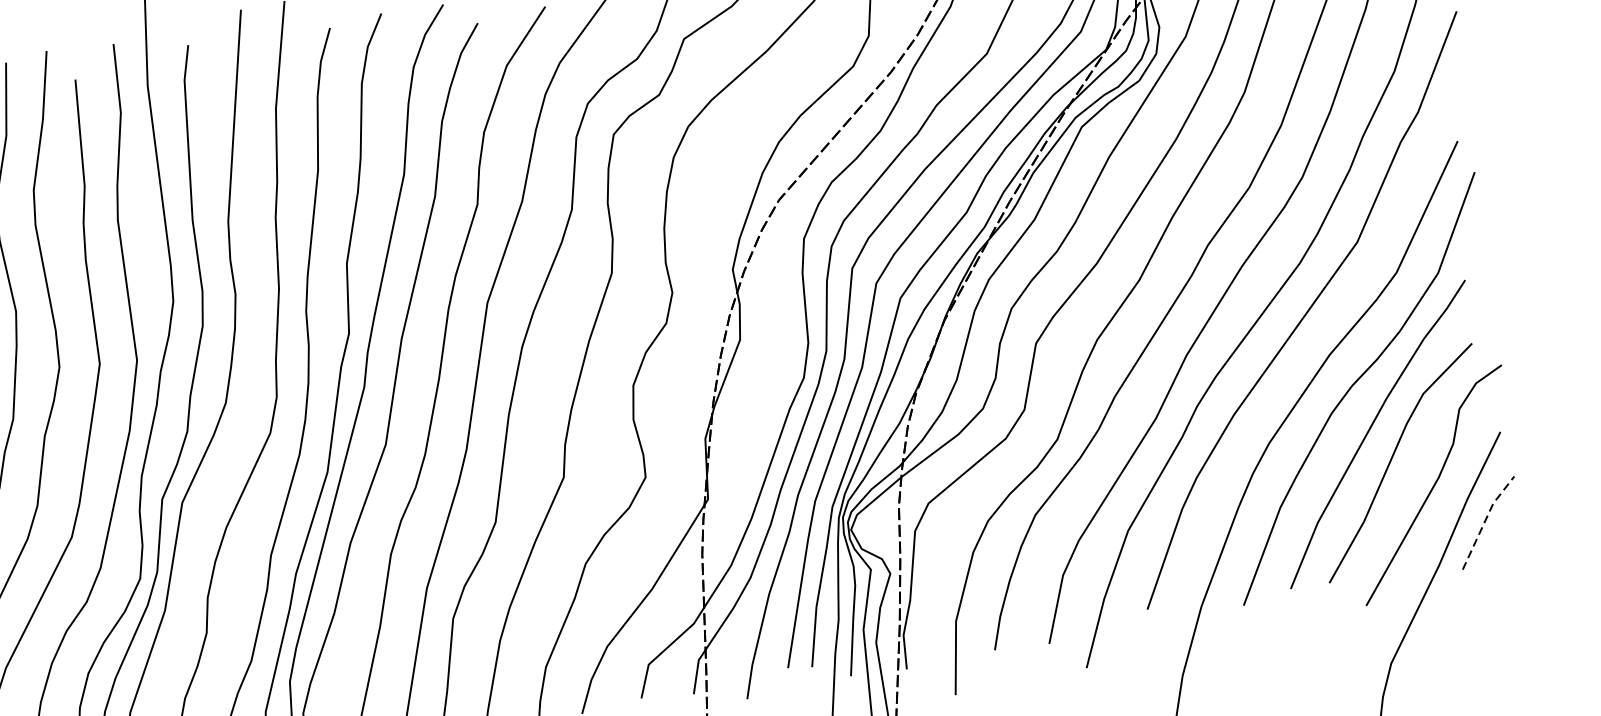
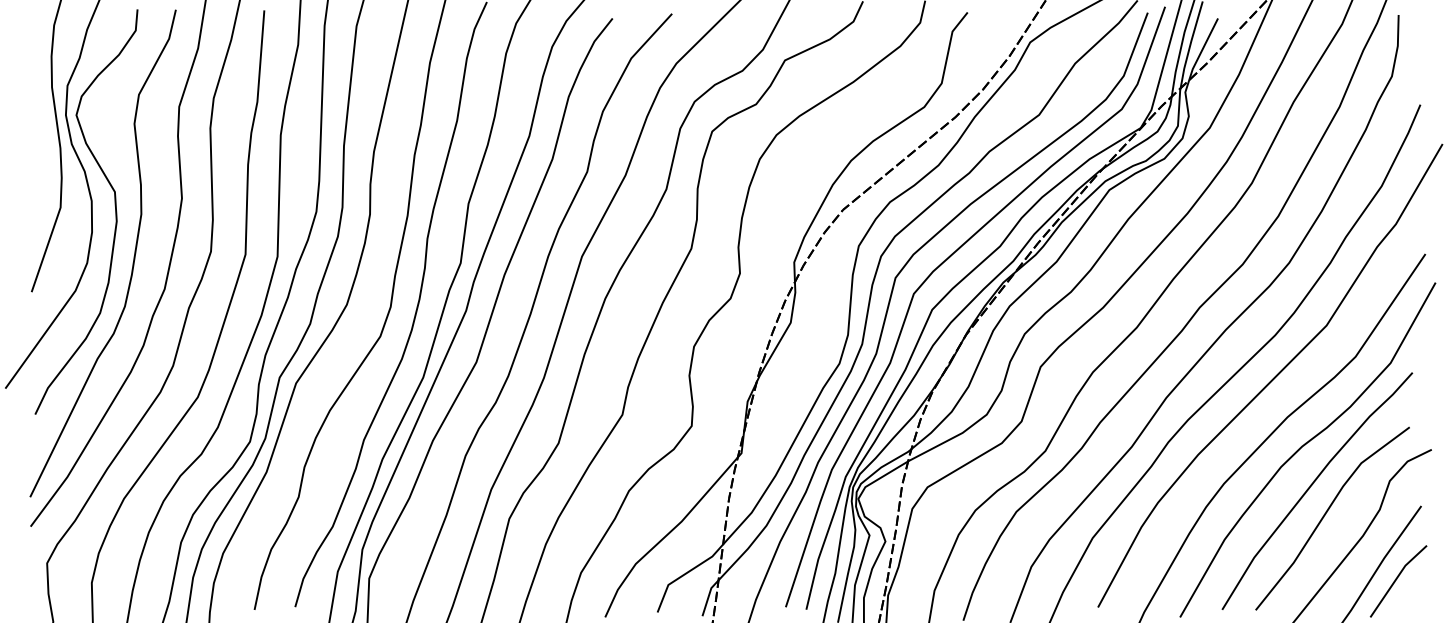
line: (1485, 520) -> (1396, 578), dashed -> solid

